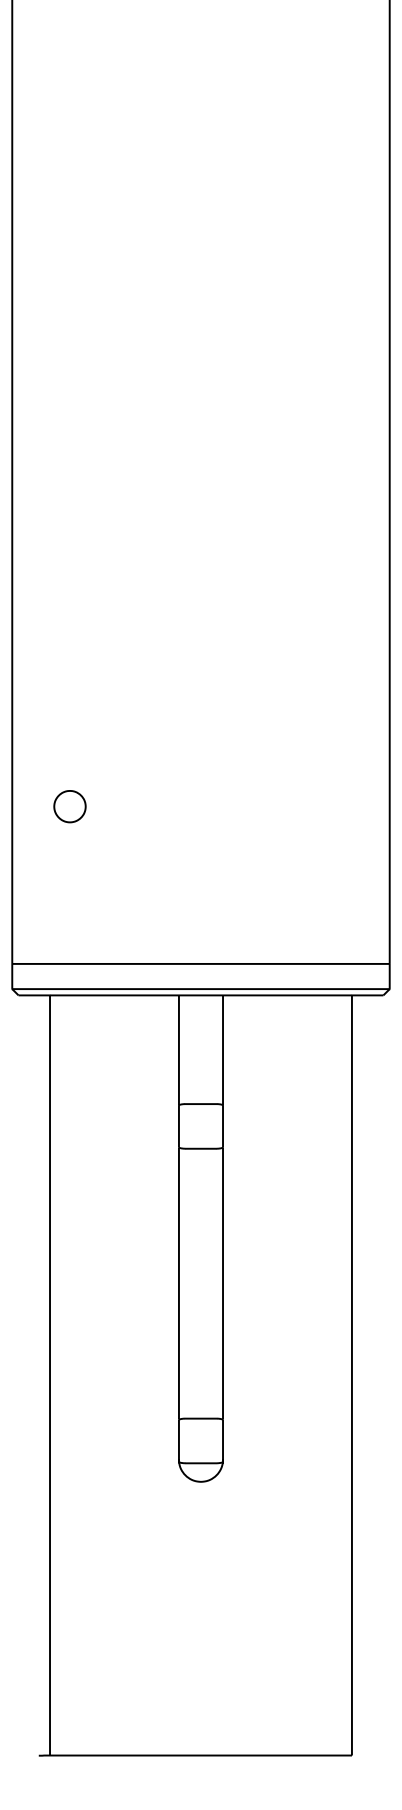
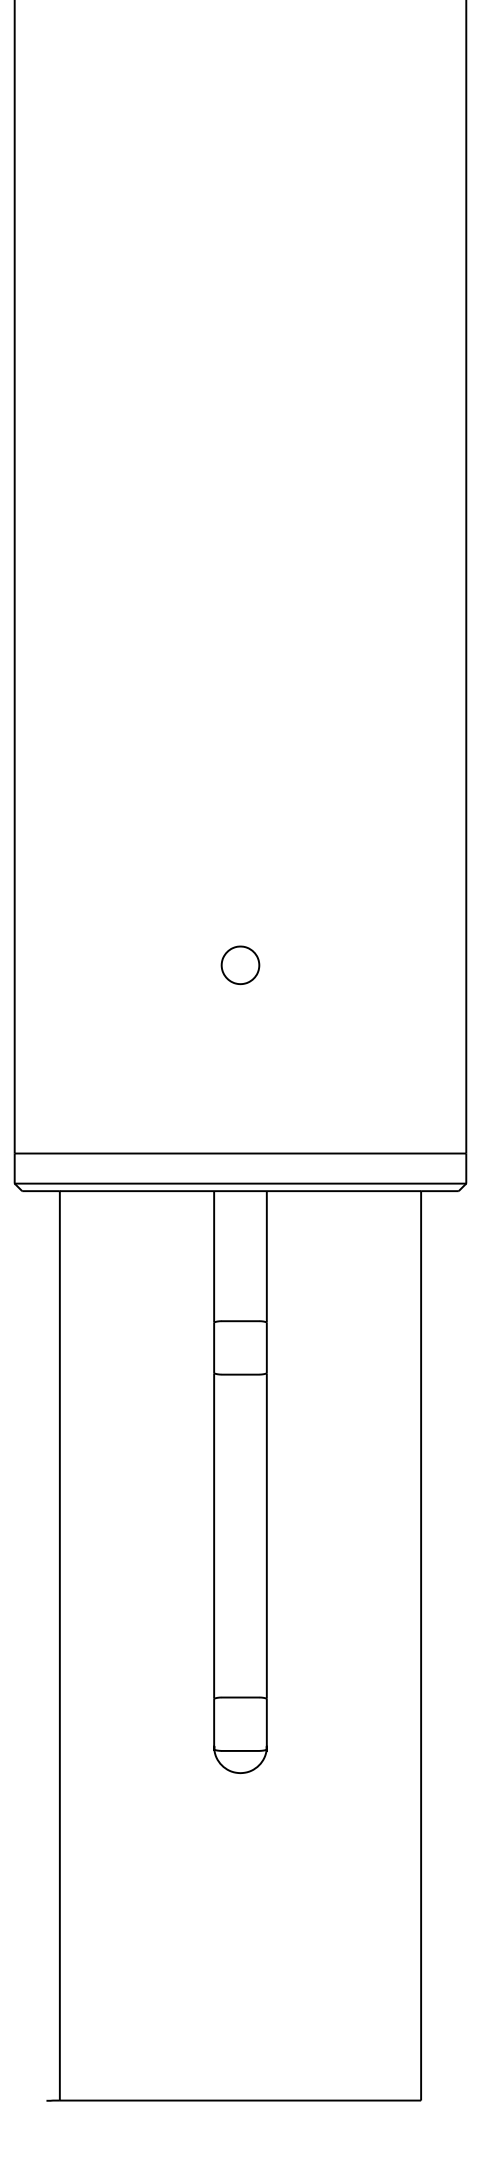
part: (69, 806) -> (239, 965), moved

